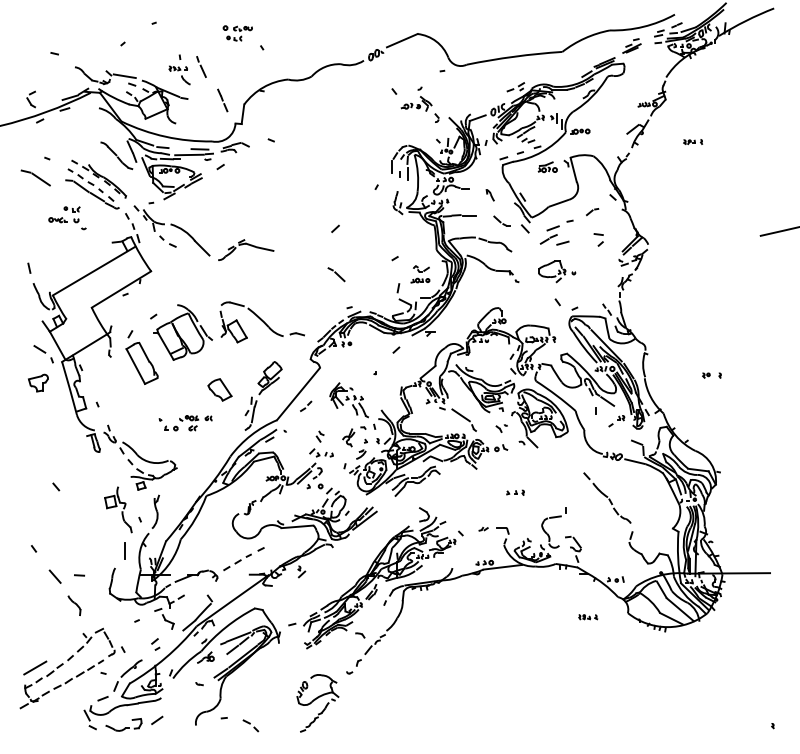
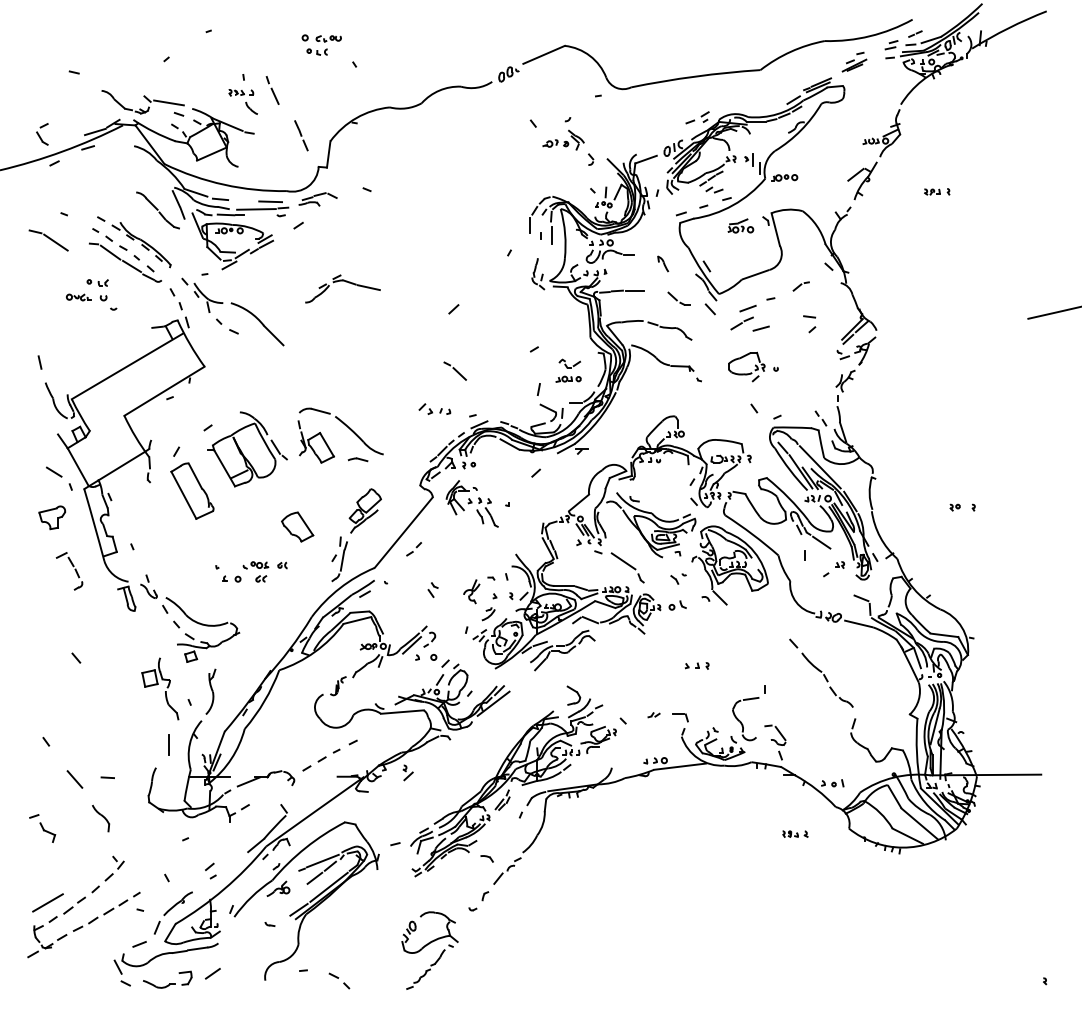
part: (247, 245) -> (345, 282), moved
part: (296, 334) -> (357, 459), moved
part: (348, 399) -> (471, 503), moved
part: (321, 452) -> (434, 408), moved
part: (164, 618) -> (42, 828), moved
part: (105, 642) -> (69, 571), moved

